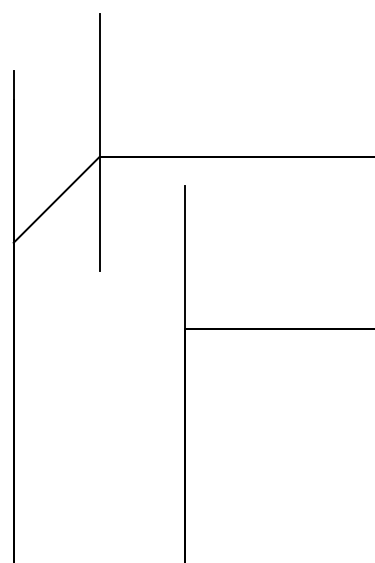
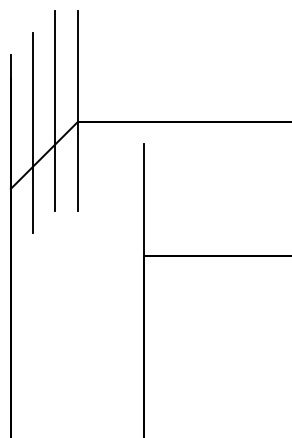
line: (70, 142) -> (55, 110), added
line: (42, 171) -> (33, 133), added

